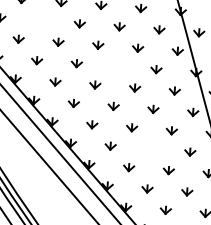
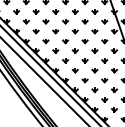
part: (39, 20) -> (45, 21), added
part: (115, 66) -> (84, 41), added
part: (150, 149) -> (104, 80), added

